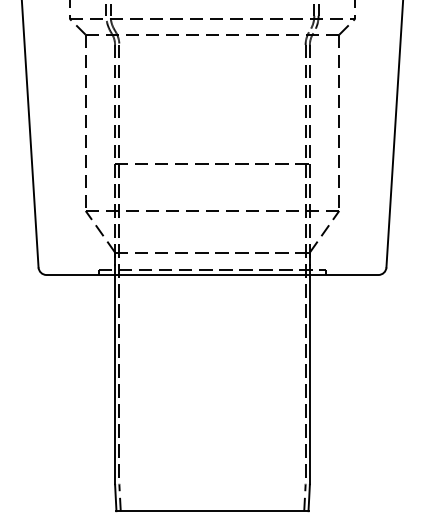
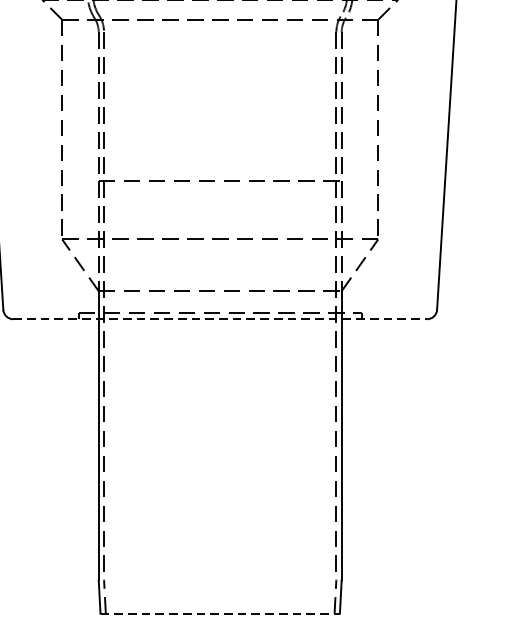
line: (212, 275) -> (220, 319), solid -> dashed
line: (212, 511) -> (220, 614), solid -> dashed

